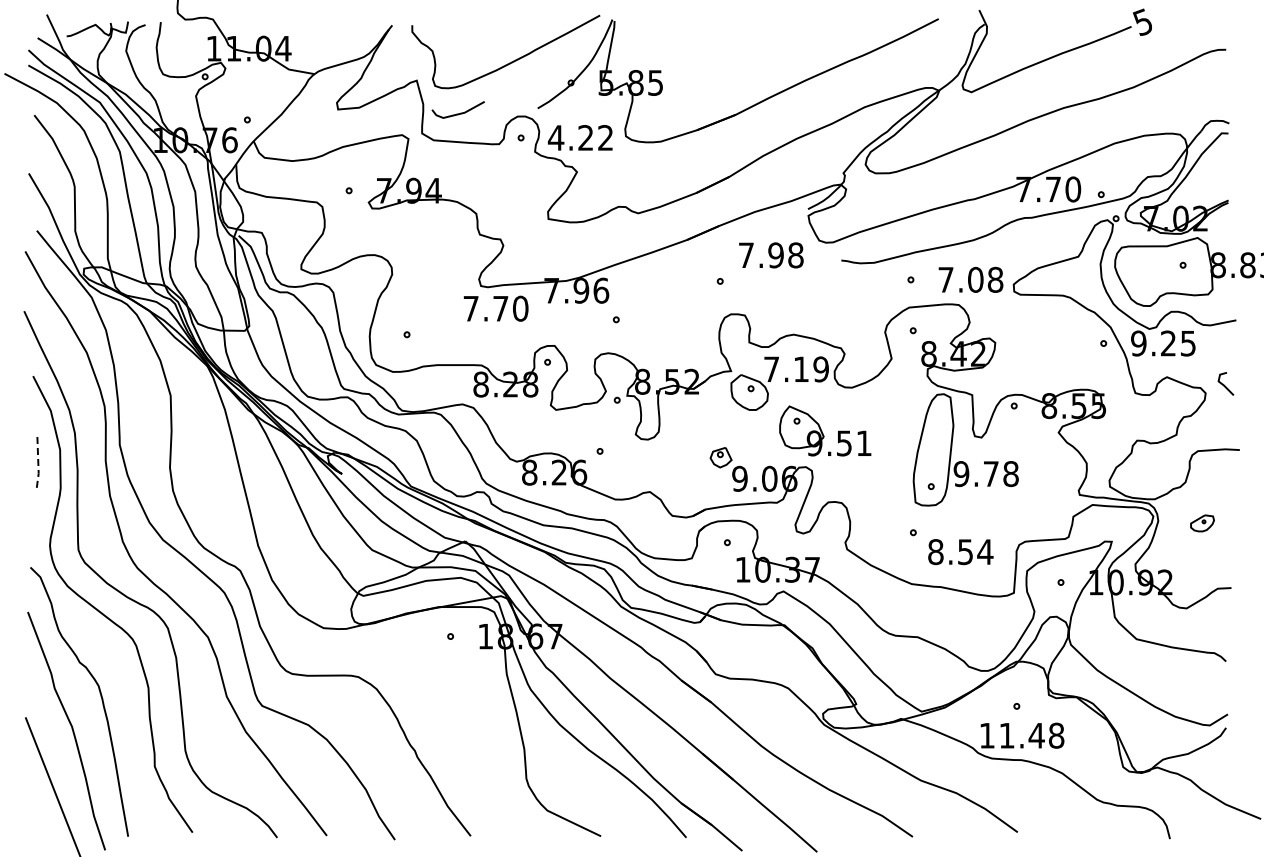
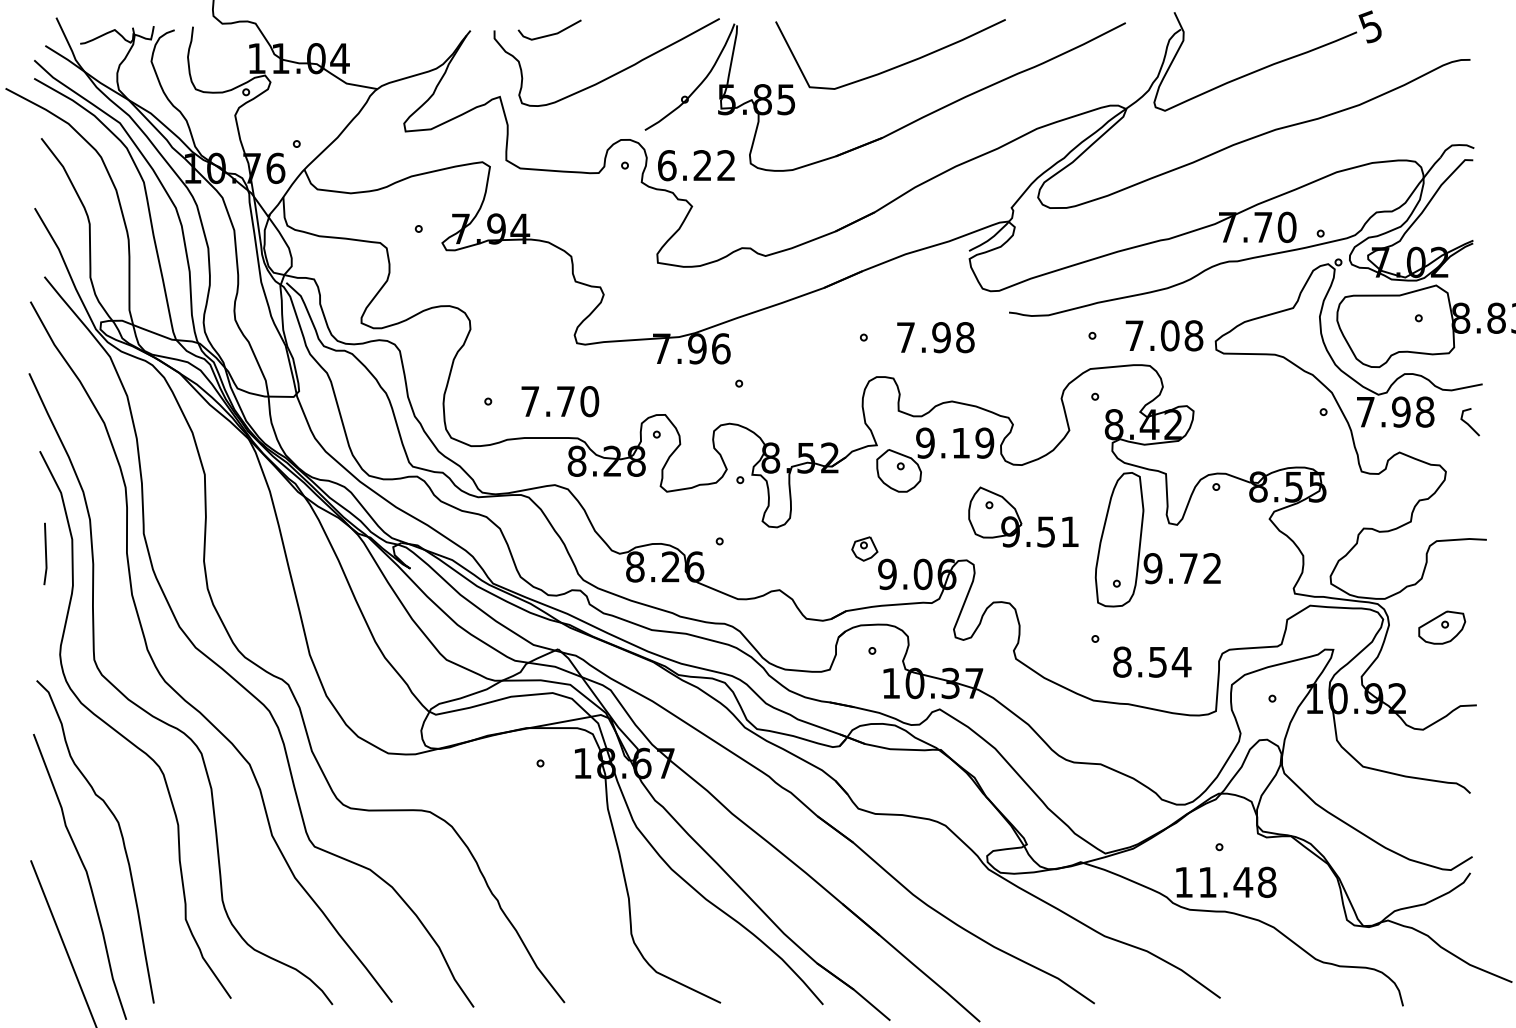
curve: (747, 54) -> (896, 65), added
line: (457, 113) -> (548, 34), moved
text: (555, 137) -> (666, 165), 4.22 -> 6.22
text: (771, 255) -> (936, 337), moved
text: (495, 308) -> (559, 401), moved
text: (1163, 343) -> (1395, 412), 9.25 -> 7.98
text: (771, 369) -> (925, 443), 7.19 -> 9.19
line: (1224, 384) -> (1468, 422), moved
part: (825, 430) -> (1023, 516), moved
line: (38, 462) -> (46, 554), dashed -> solid
text: (1010, 474) -> (1211, 569), 9.78 -> 9.72
part: (1202, 523) -> (1442, 627), size x1.67

